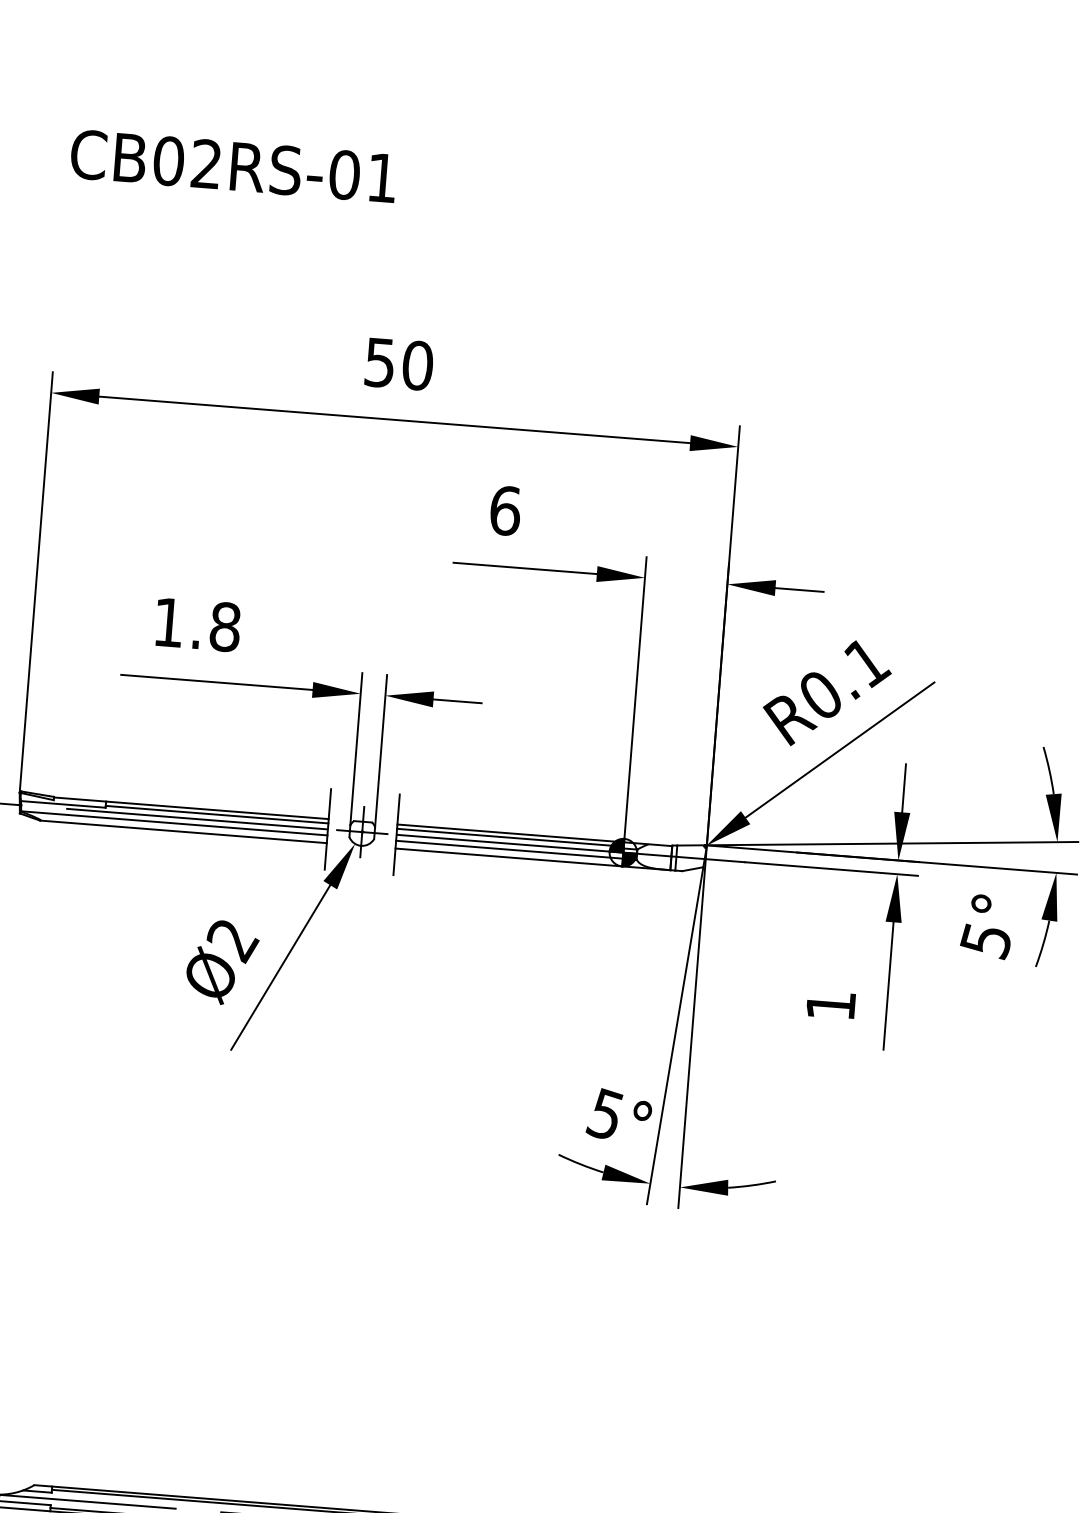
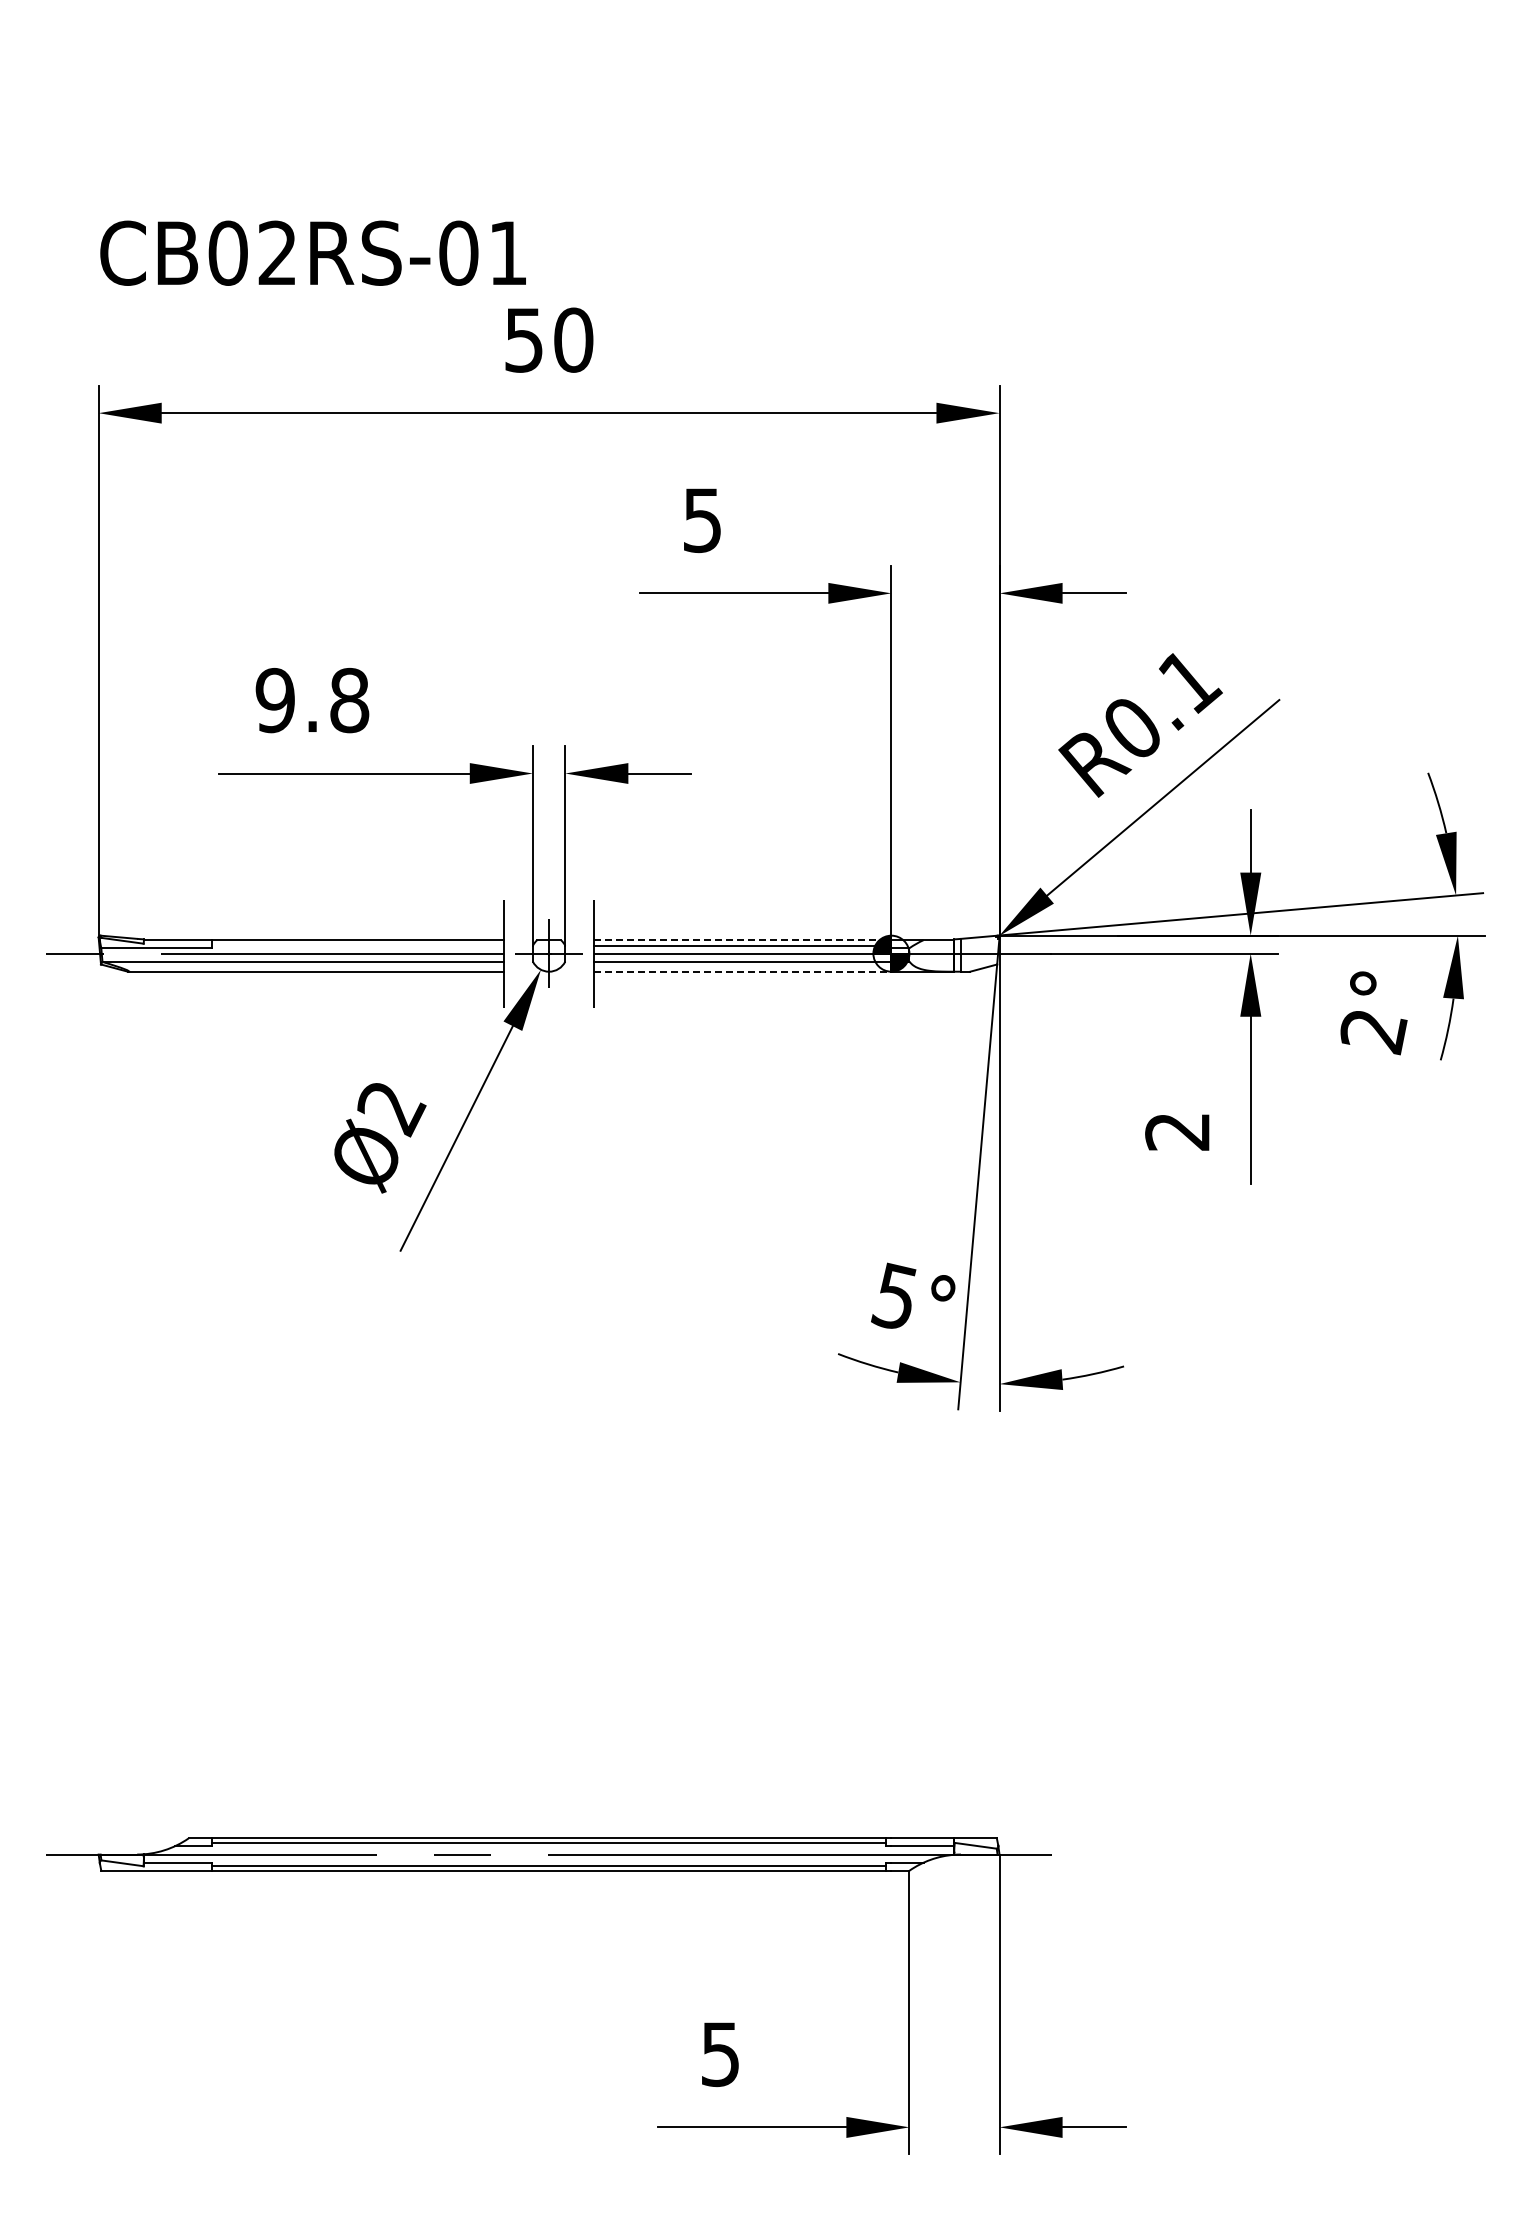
text: (233, 165) -> (312, 252), moved
text: (505, 510) -> (702, 520), 6 -> 5
text: (168, 622) -> (274, 700), 1.8 -> 9.8
line: (217, 814) -> (358, 945), removed
line: (510, 833) -> (742, 940), solid -> dashed
line: (508, 857) -> (742, 971), solid -> dashed
text: (986, 942) -> (1373, 1033), 5° -> 2°
text: (830, 1006) -> (1177, 1132), 1 -> 2

